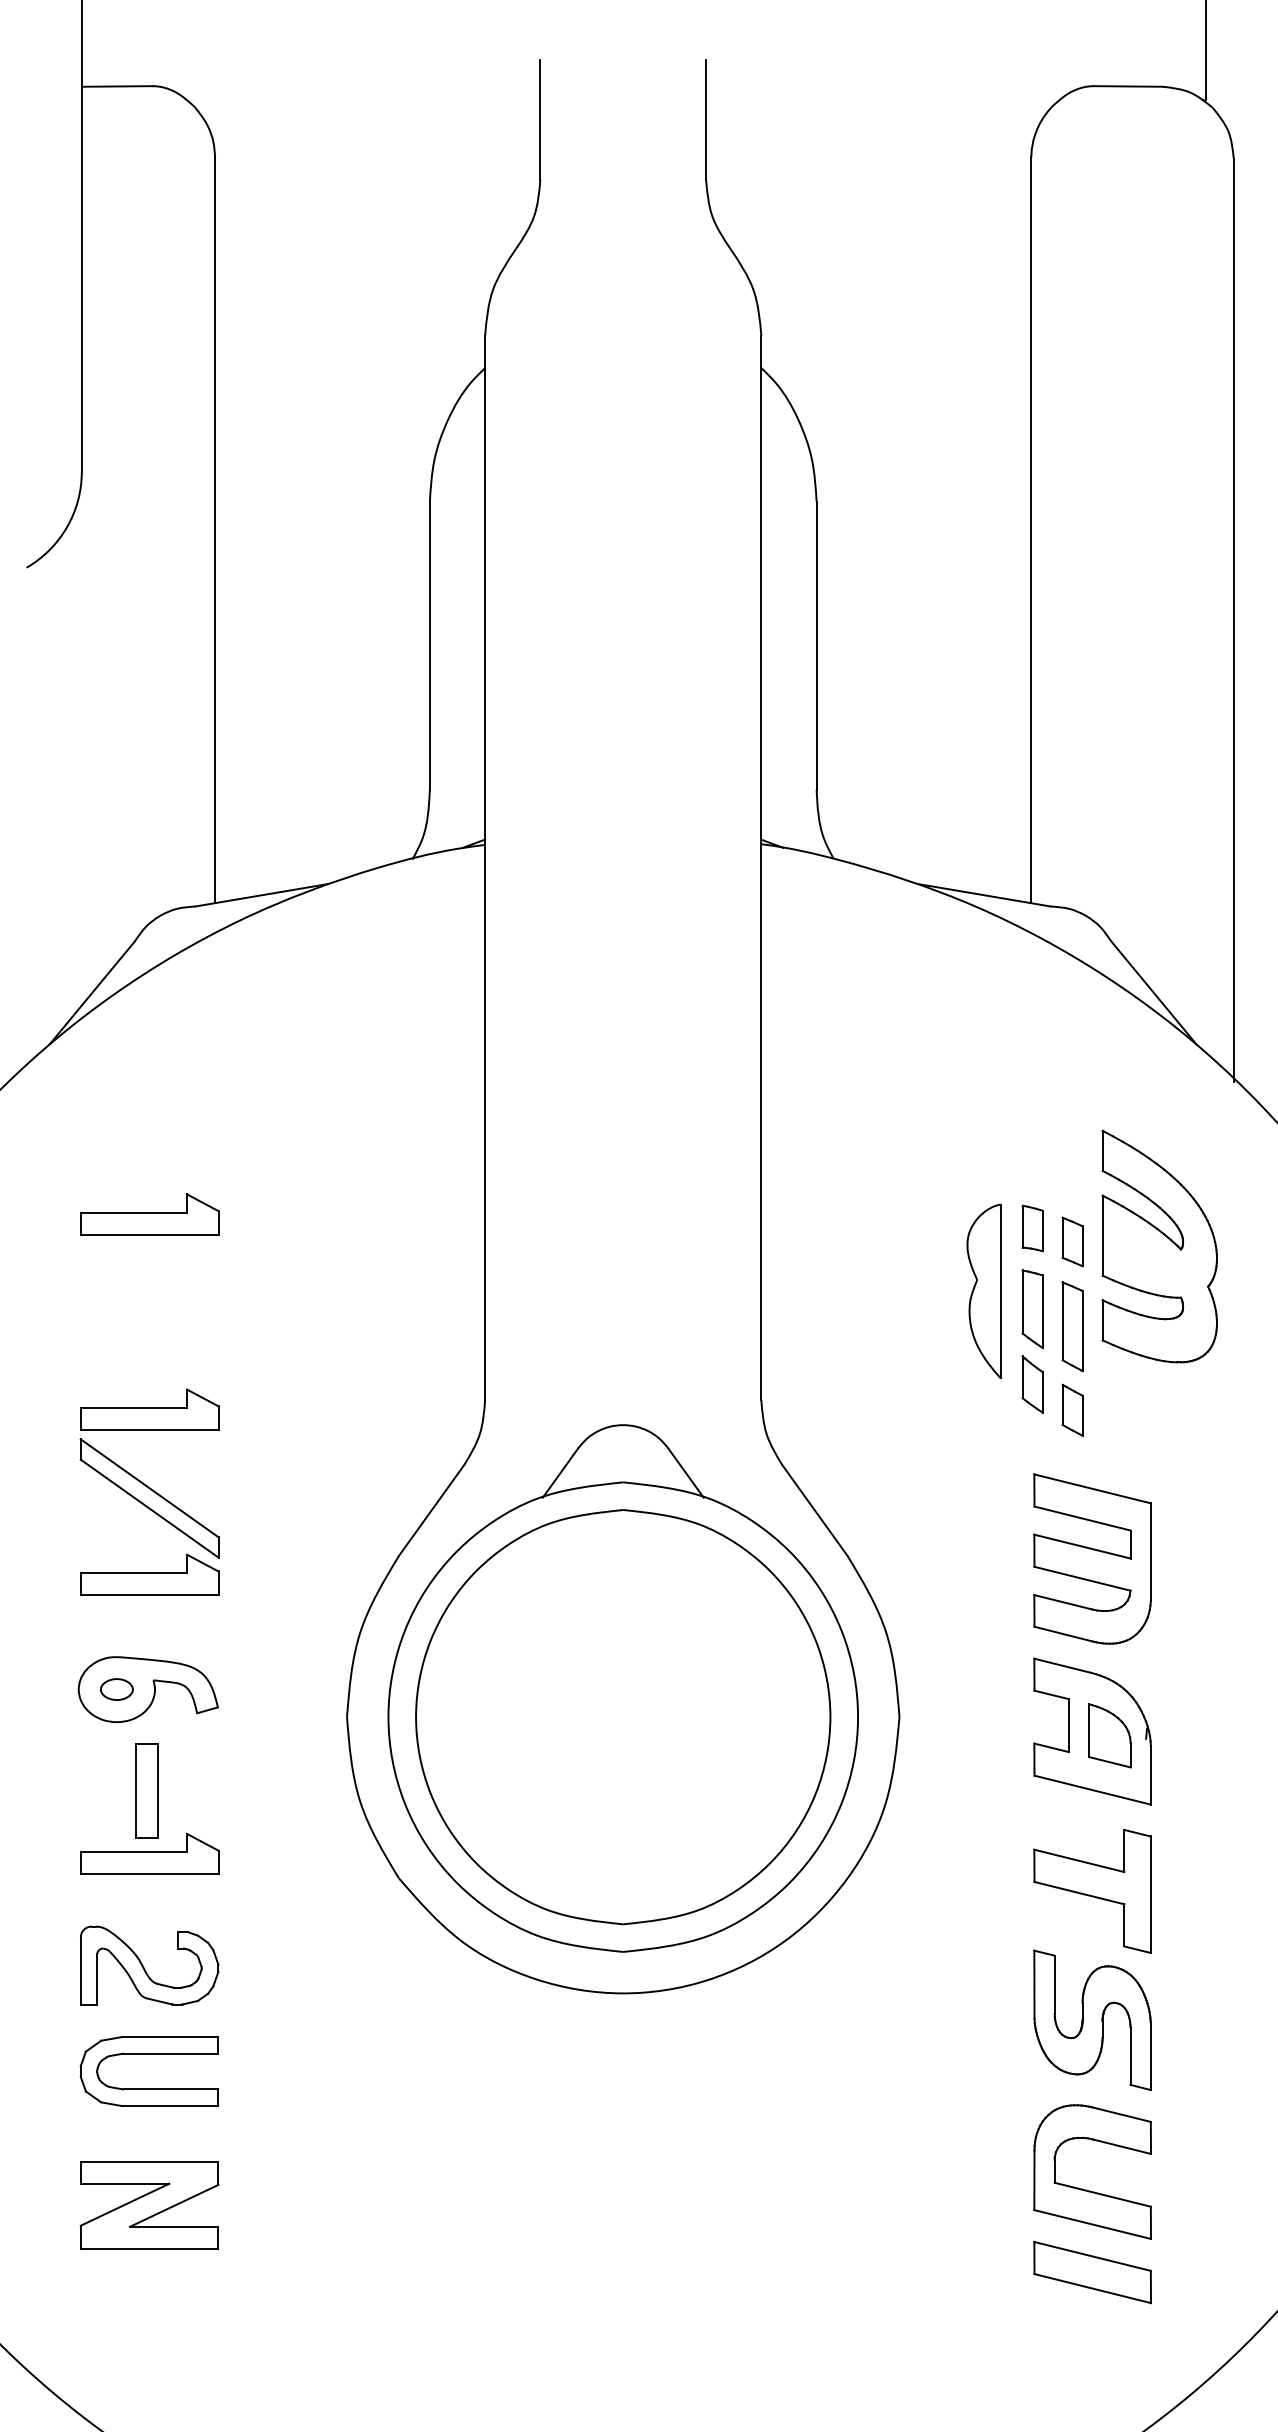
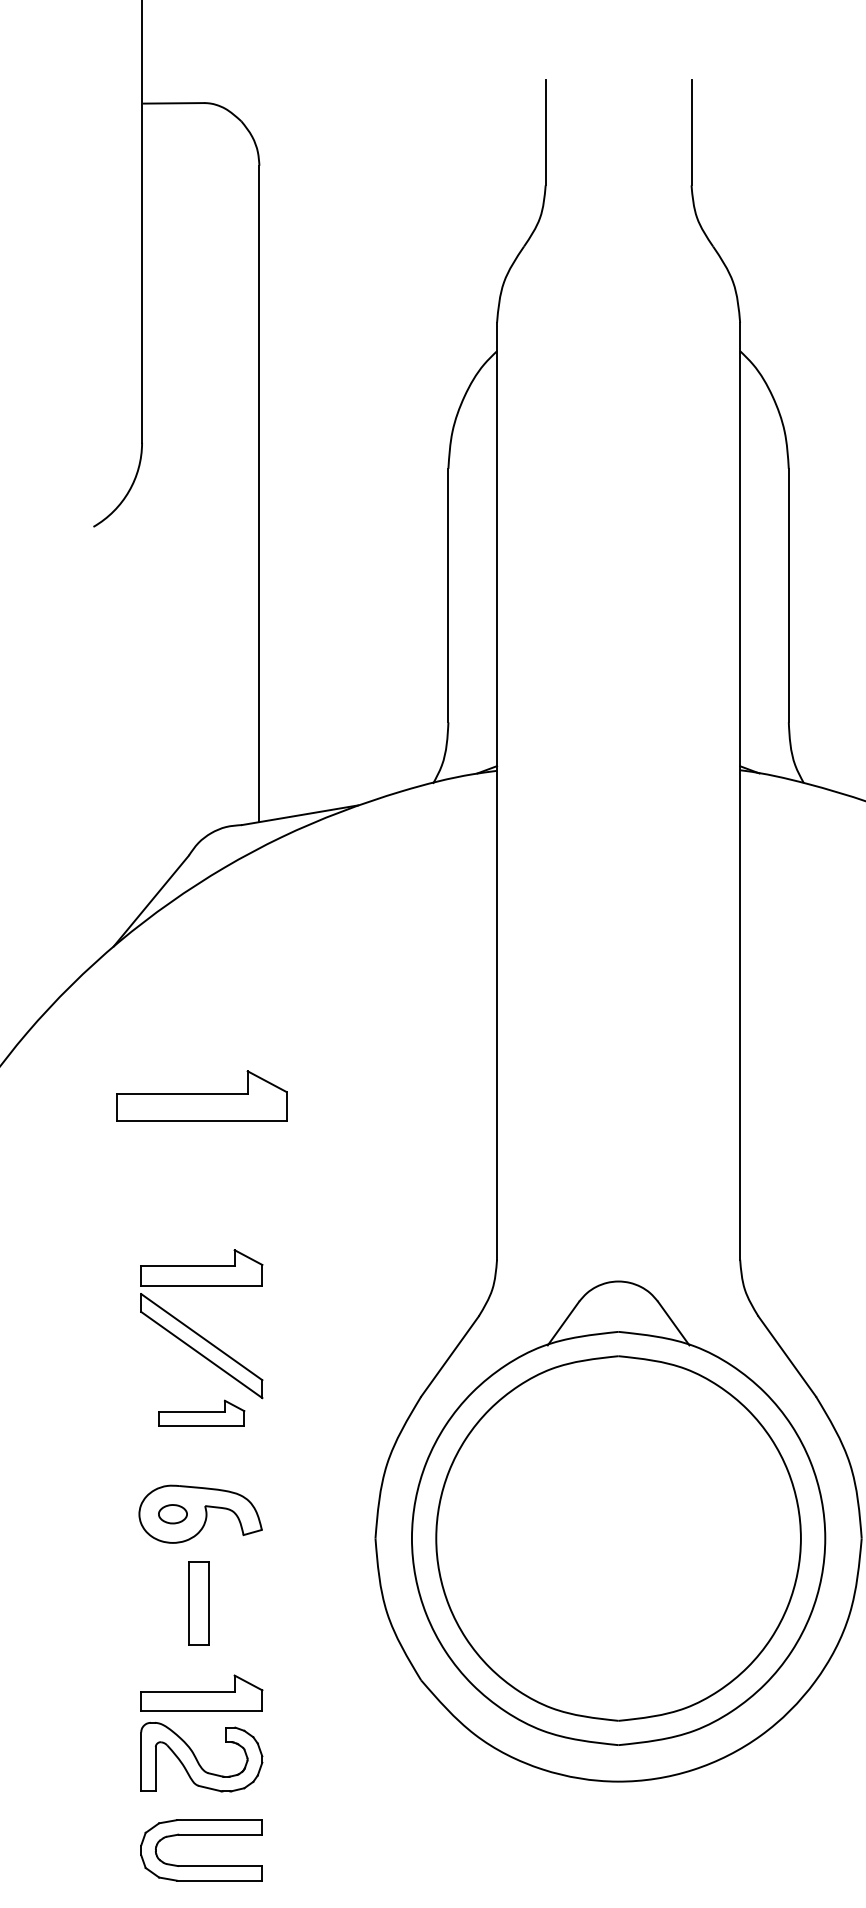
part: (149, 1214) -> (201, 1096), size x1.4
part: (149, 1574) -> (201, 1412), size x0.7
part: (149, 1853) -> (201, 1692), moved

